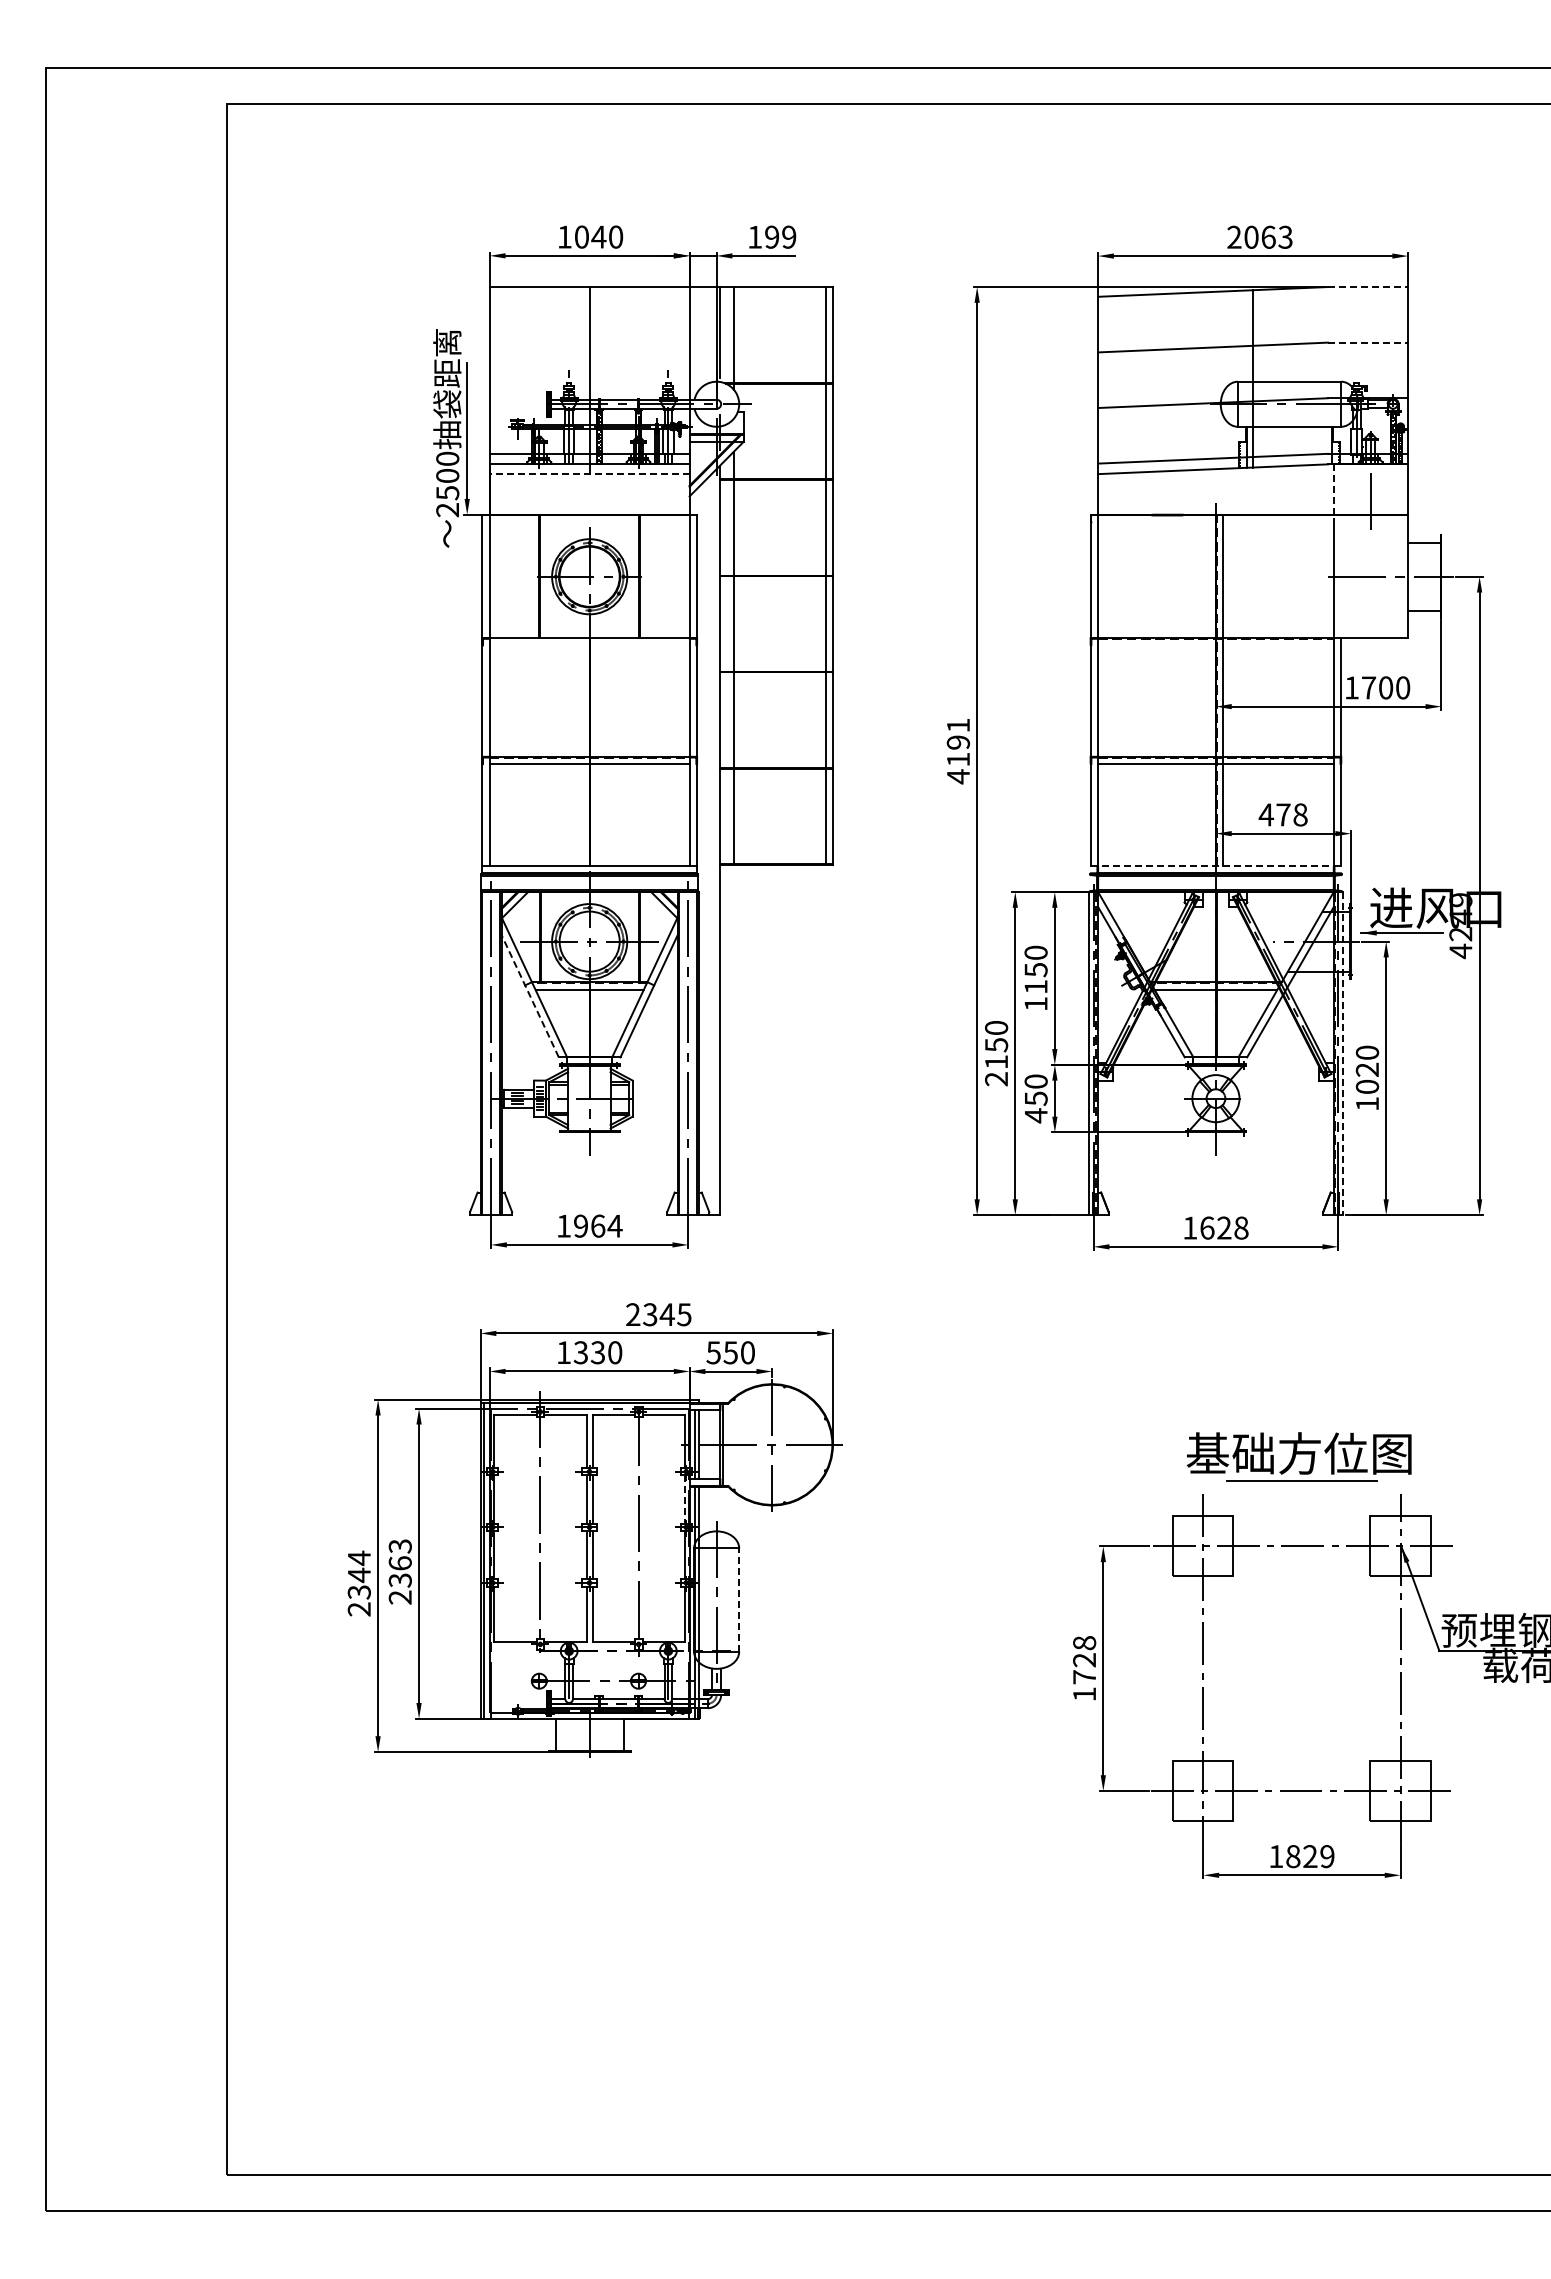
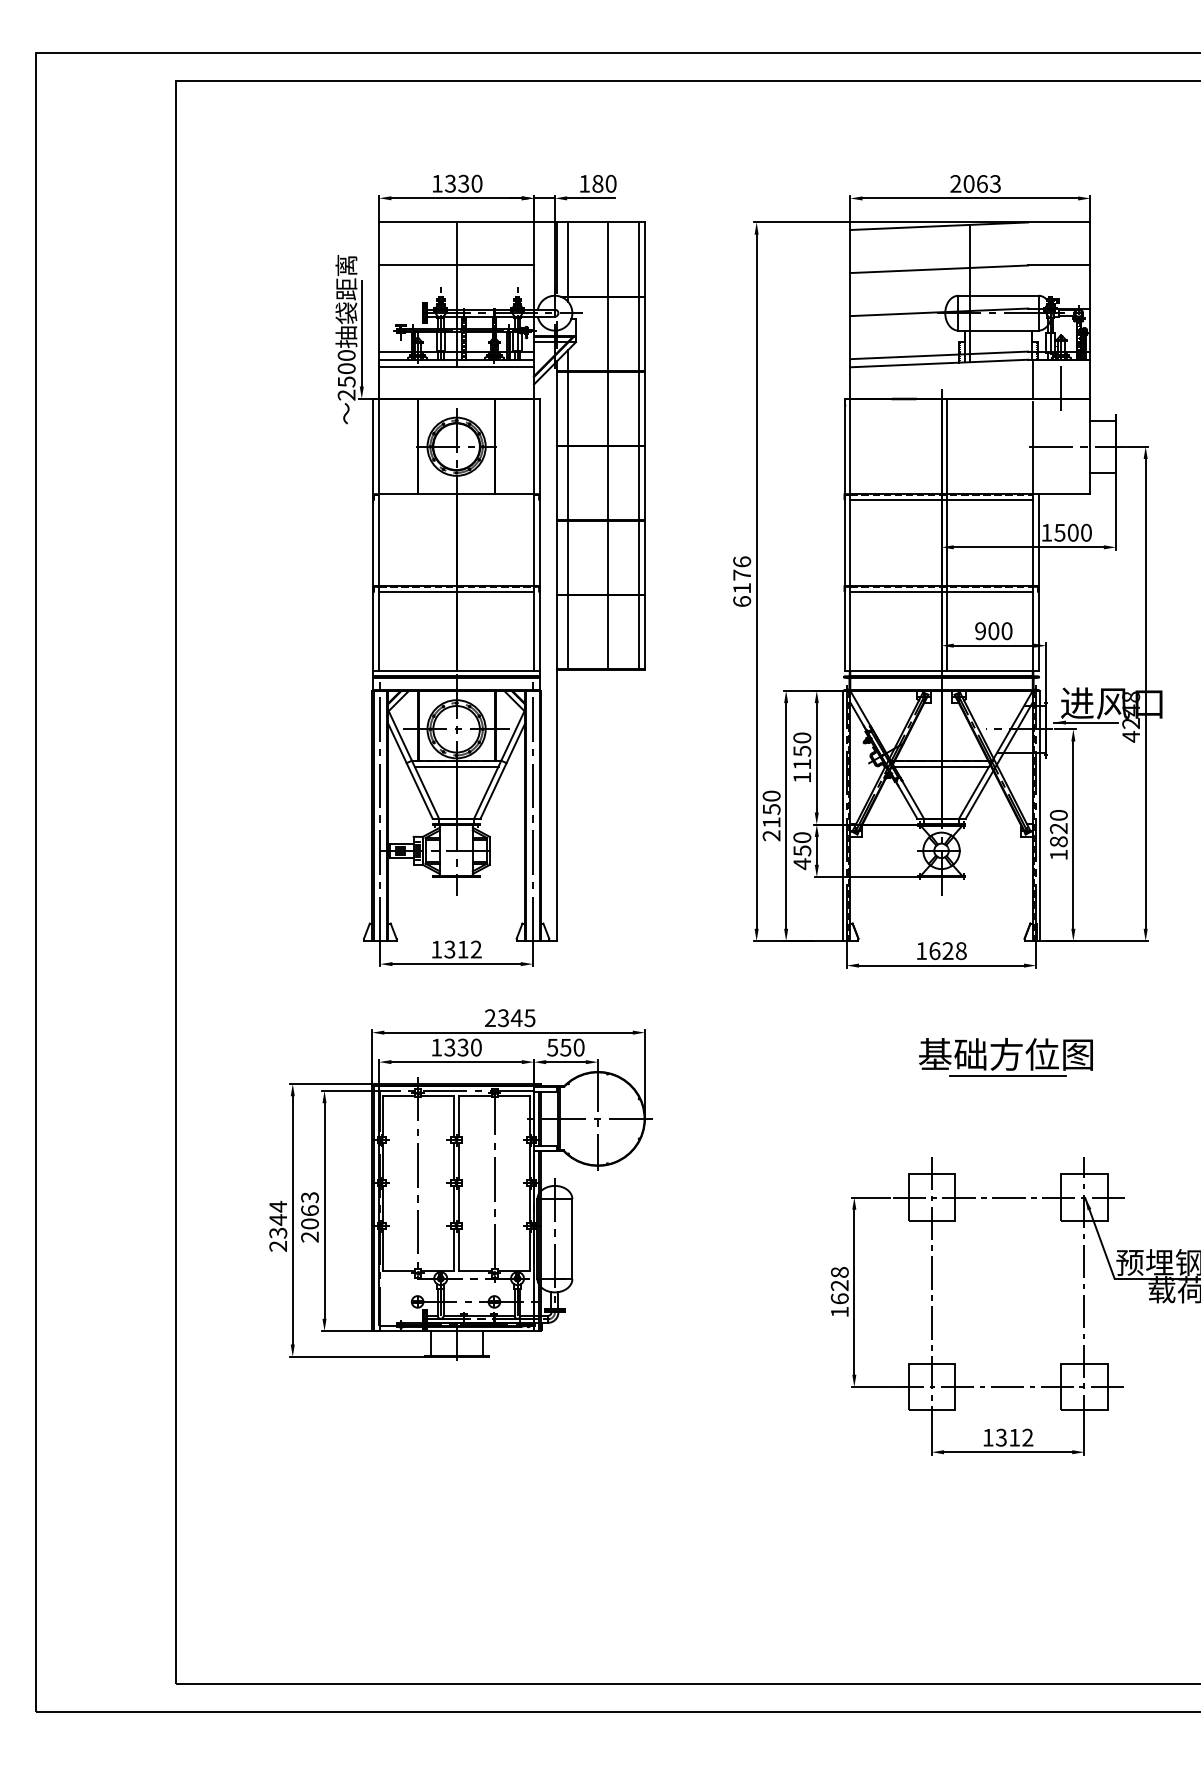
text: (590, 236) -> (457, 183), 1040 -> 1330
text: (780, 236) -> (604, 183), 199 -> 180
line: (1368, 287) -> (1059, 222), dashed -> solid
line: (589, 342) -> (456, 265), added
line: (1368, 342) -> (1059, 265), dashed -> solid
line: (589, 474) -> (456, 367), dashed -> solid
line: (1333, 489) -> (1032, 379), dashed -> solid
line: (784, 575) -> (607, 445), added
line: (1215, 645) -> (941, 499), added
text: (1368, 687) -> (1059, 532), 1700 -> 1500
text: (958, 751) -> (742, 582), 4191 -> 6176
text: (1282, 814) -> (993, 630), 478 -> 900
line: (1216, 866) -> (941, 671), dashed -> solid
text: (1460, 900) -> (1130, 697), 4249 -> 4248
line: (530, 995) -> (410, 771), dashed -> solid
line: (1342, 1053) -> (1039, 815), dashed -> solid
text: (1367, 1086) -> (1058, 841), 1020 -> 1820
text: (597, 1225) -> (462, 949), 1964 -> 1312
part: (1298, 1456) -> (1005, 1056), moved
line: (684, 1500) -> (530, 1162), dashed -> solid
text: (399, 1580) -> (309, 1223), 2363 -> 2063
line: (739, 1600) -> (572, 1239), dashed -> solid
text: (1084, 1677) -> (839, 1299), 1728 -> 1628
text: (1310, 1856) -> (1014, 1437), 1829 -> 1312

